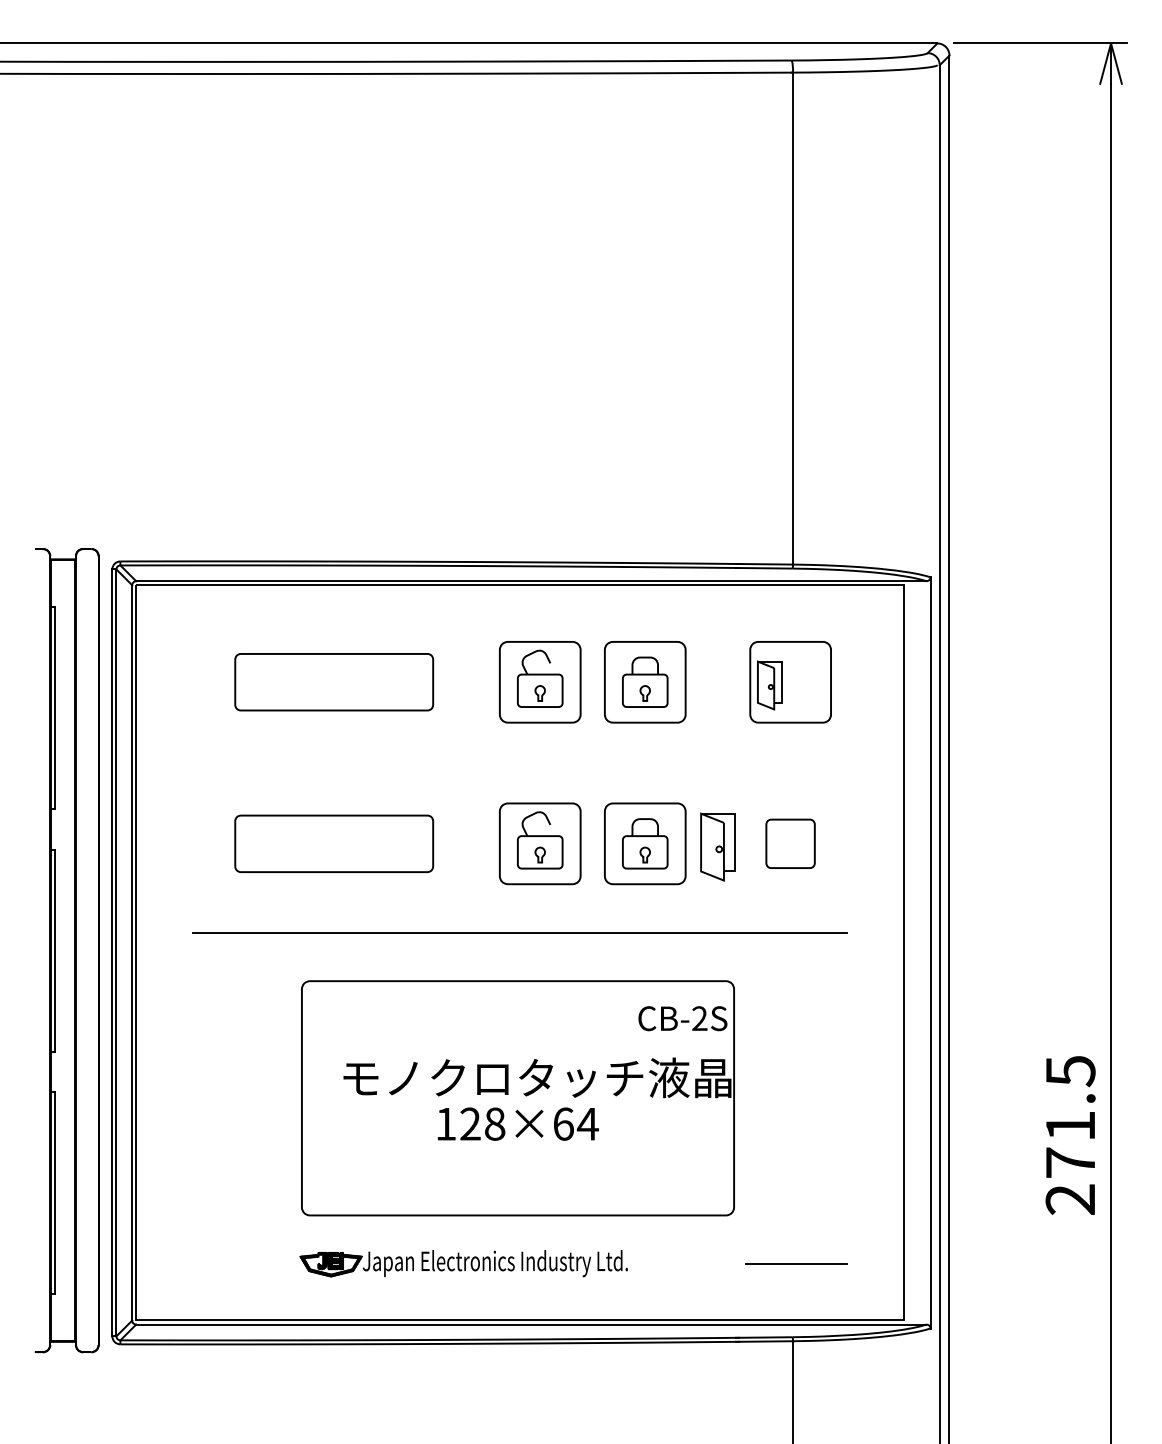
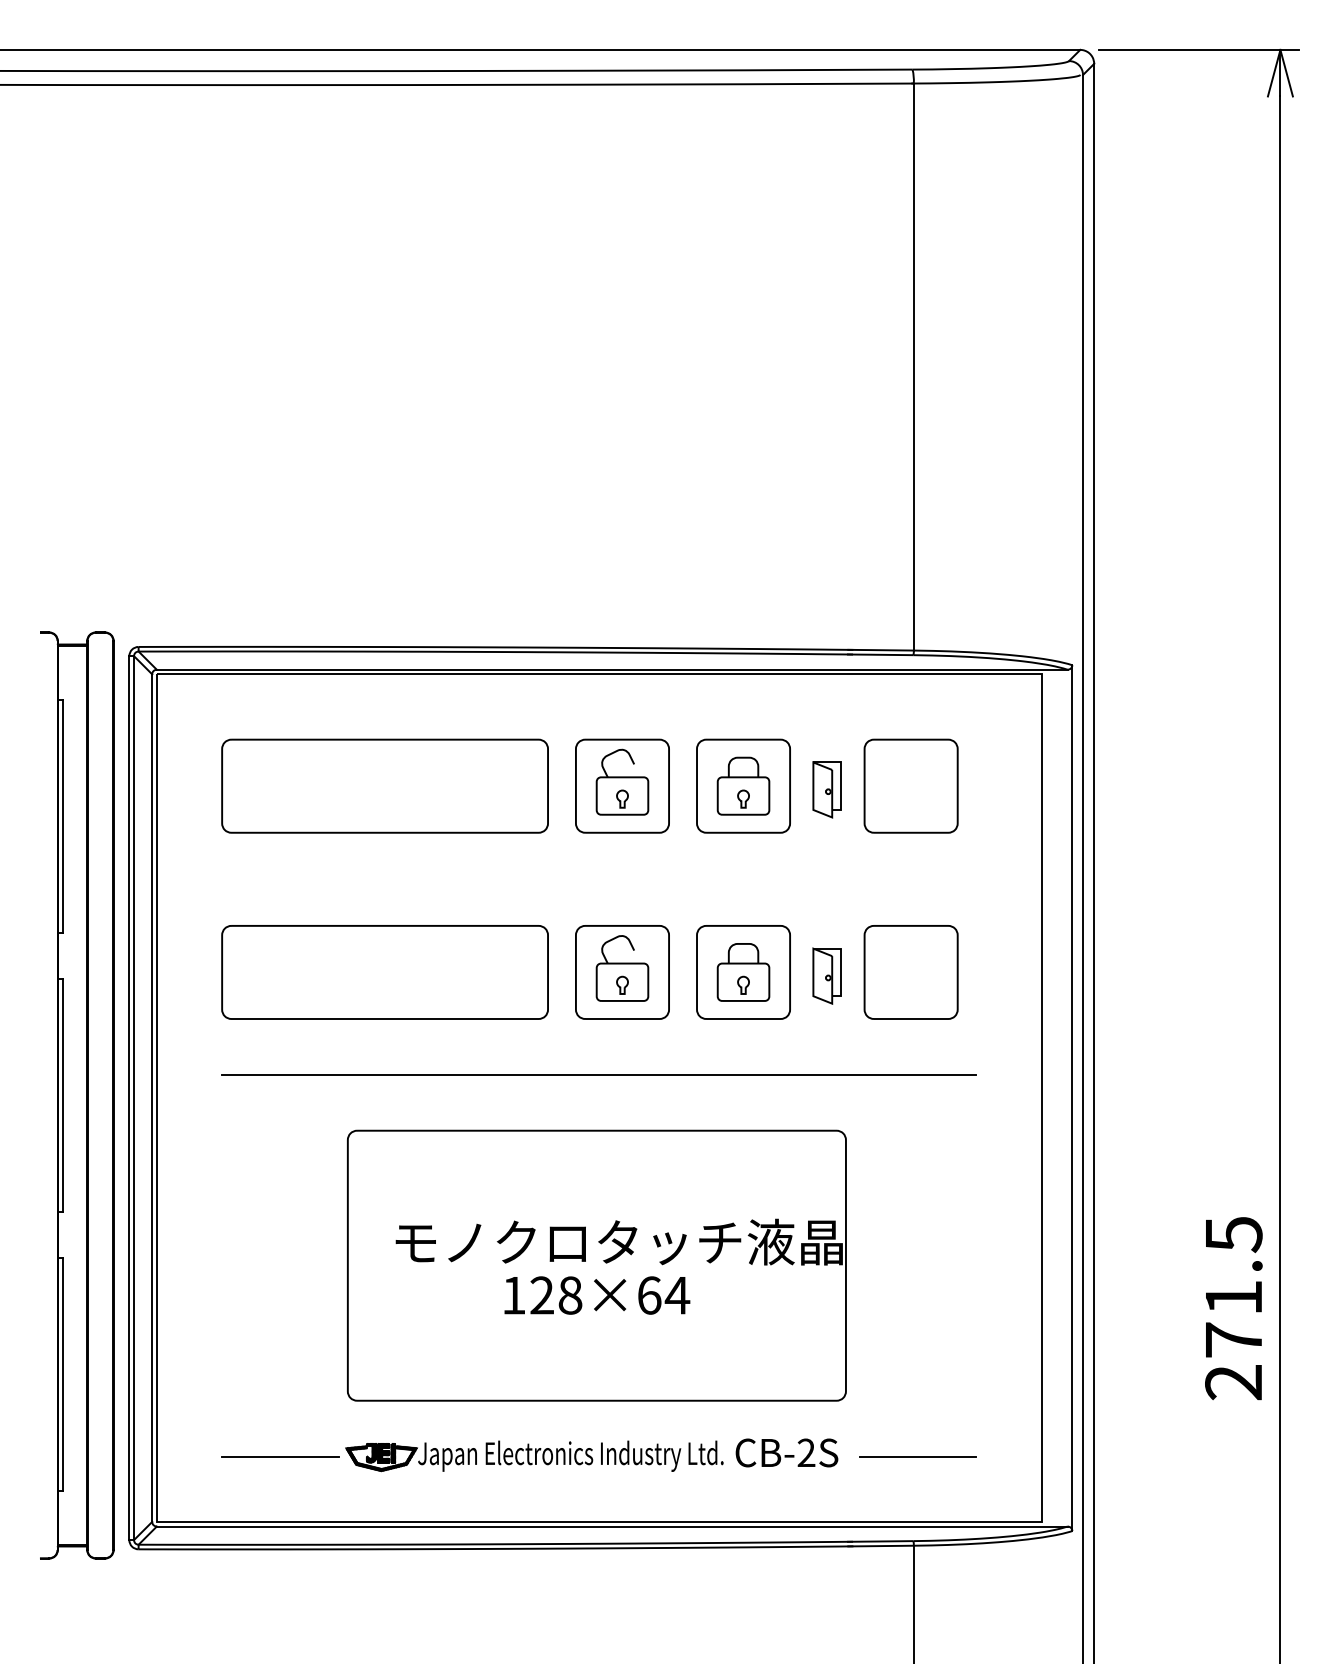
part: (333, 681) -> (384, 785), size x1.43
part: (769, 685) -> (826, 789), moved
part: (333, 843) -> (384, 972), size x1.43
part: (790, 843) -> (910, 972), size x1.67
part: (717, 846) -> (826, 975), size x0.71
text: (682, 1018) -> (786, 1452), moved
line: (243, 1263) -> (280, 1456), added

